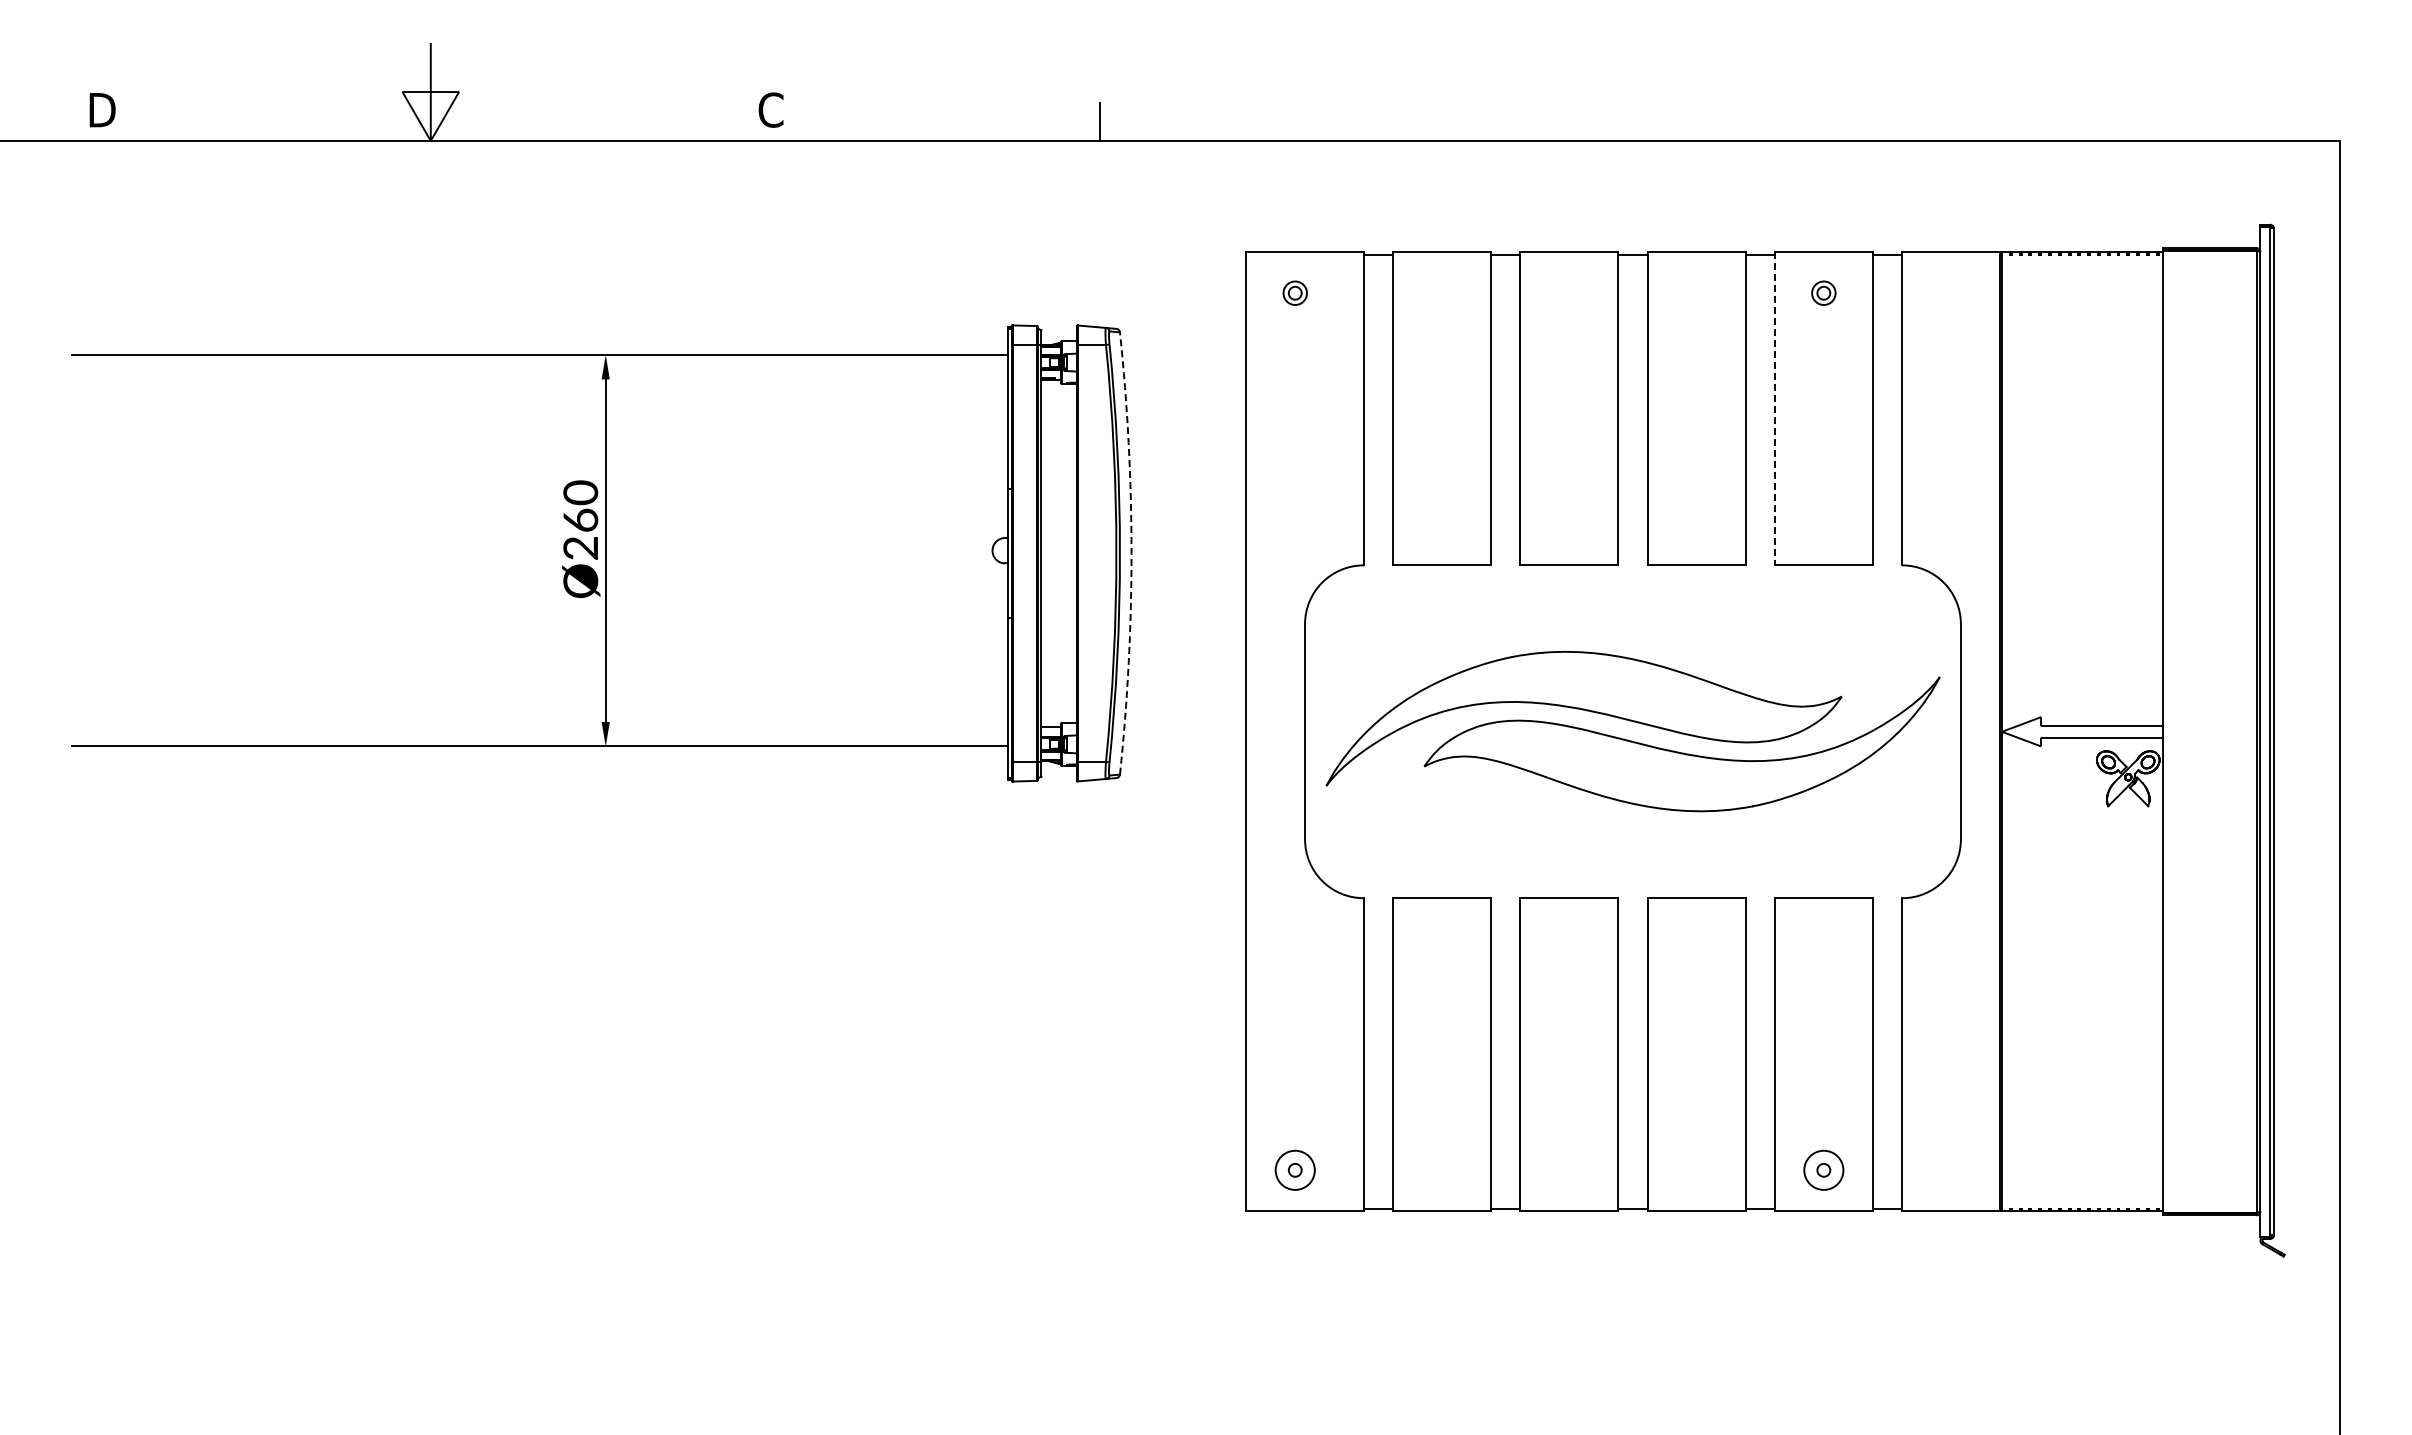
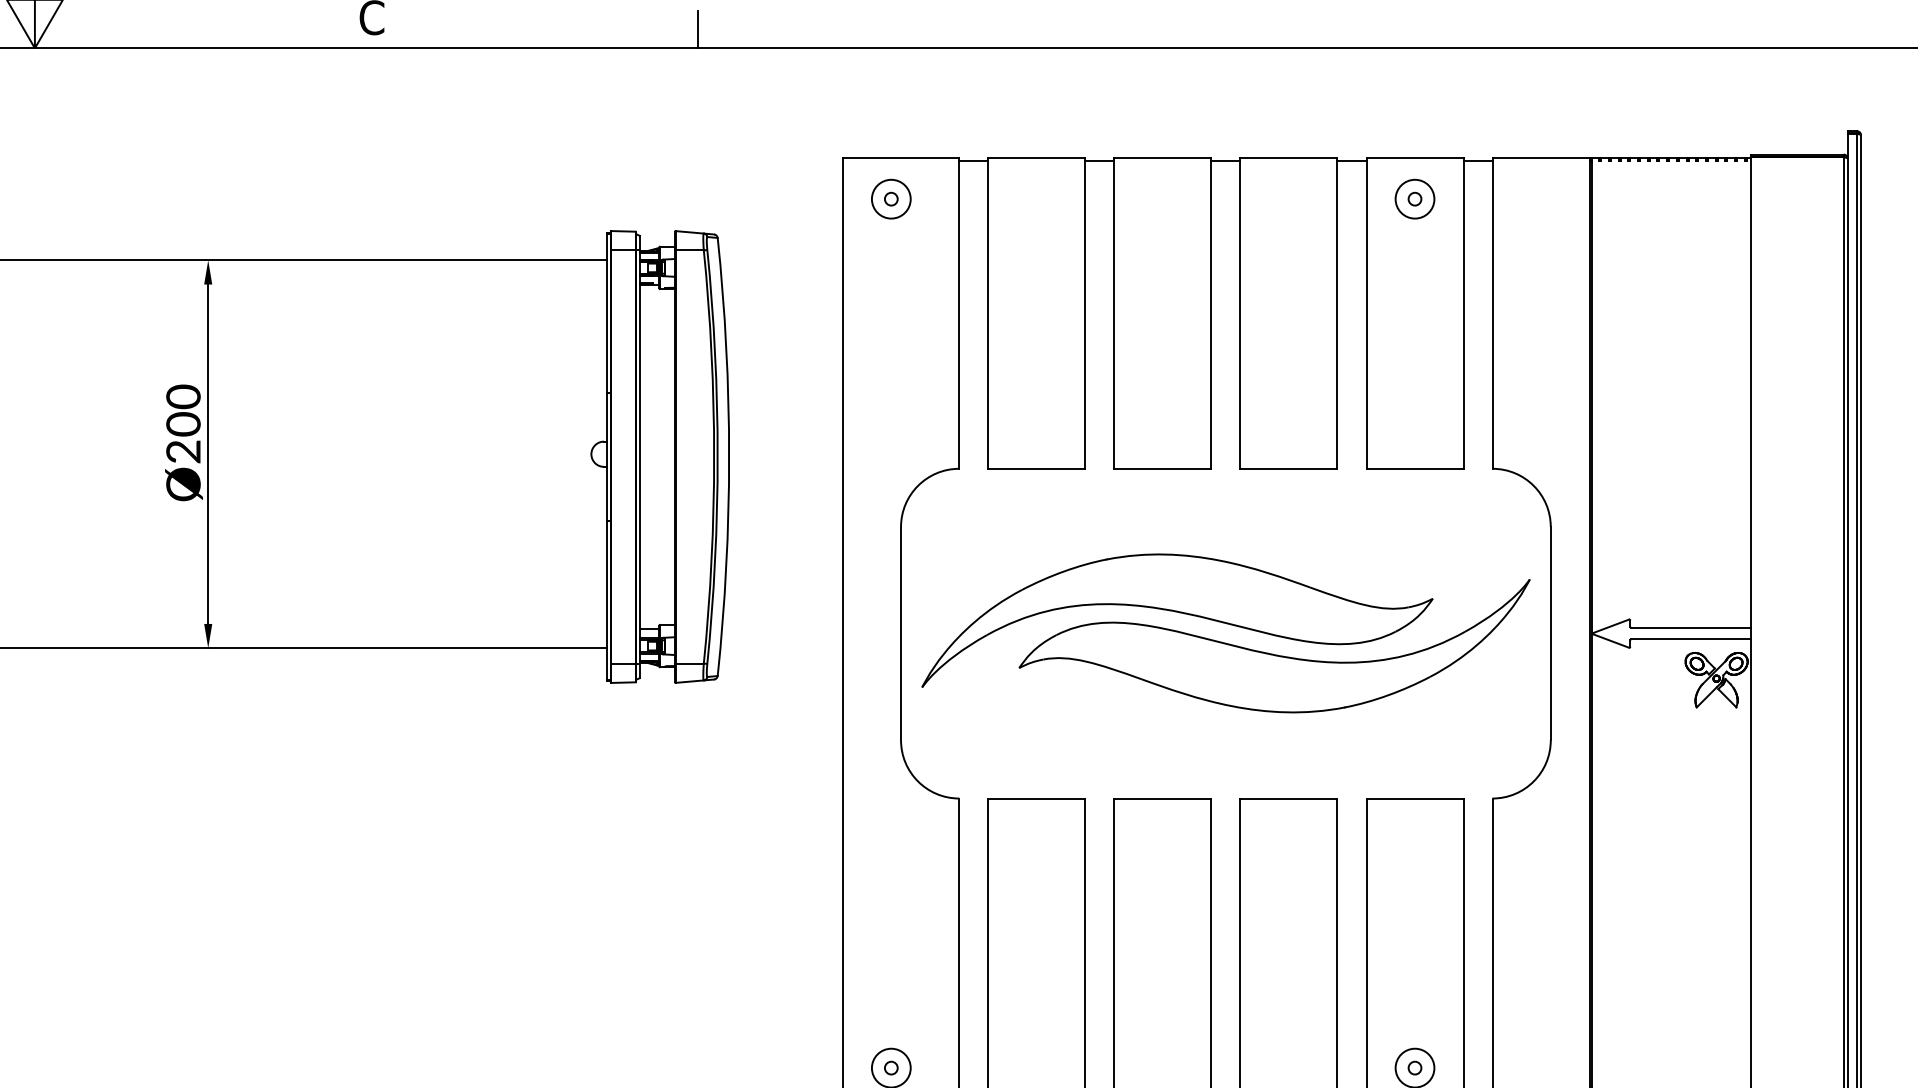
circle: (1294, 292) -> (890, 198), size x1.67
circle: (1823, 292) -> (1414, 198), size x1.67
line: (1774, 408) -> (1366, 313), dashed -> solid
text: (580, 520) -> (183, 424), Ø260 -> Ø200
arc: (1131, 553) -> (729, 457), dashed -> solid

